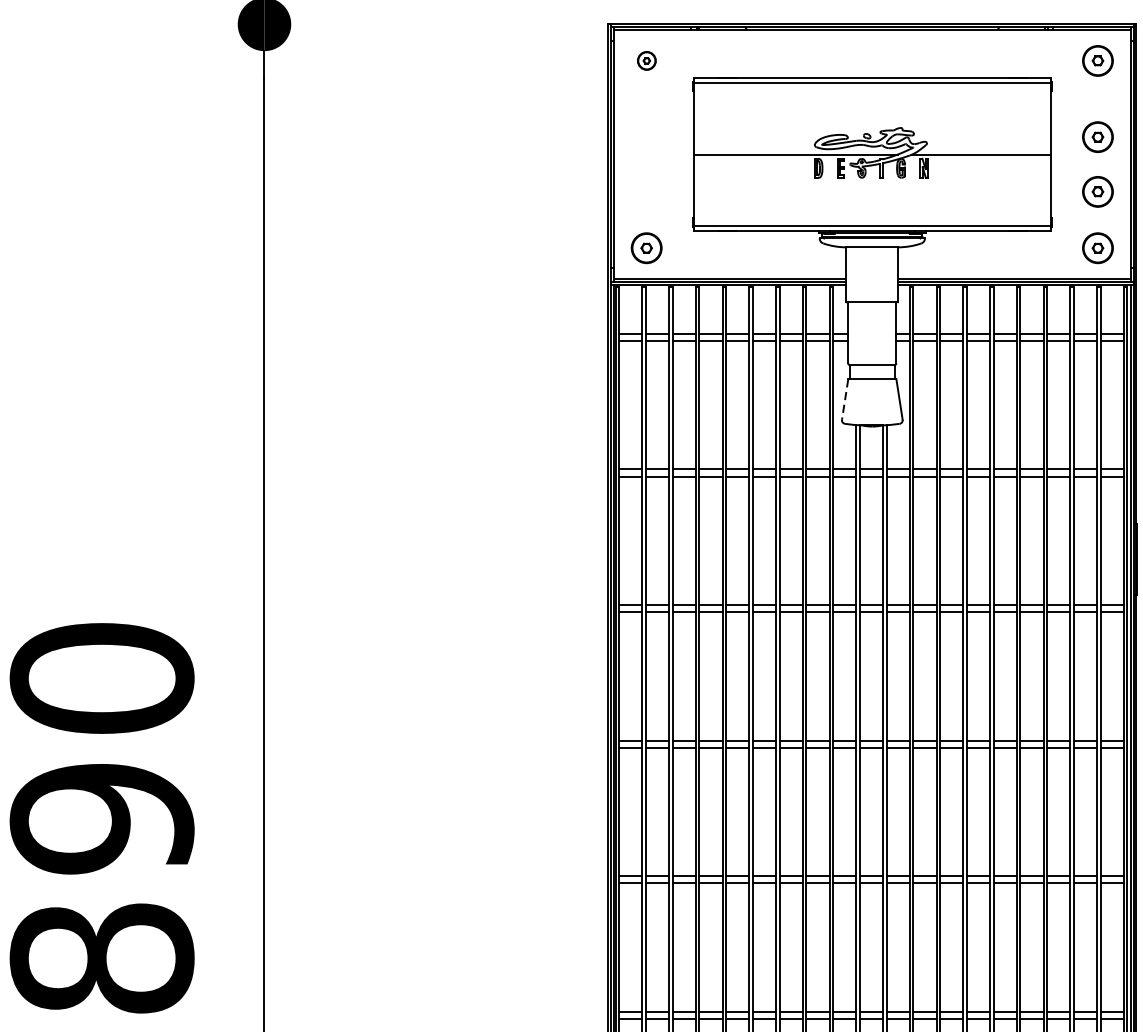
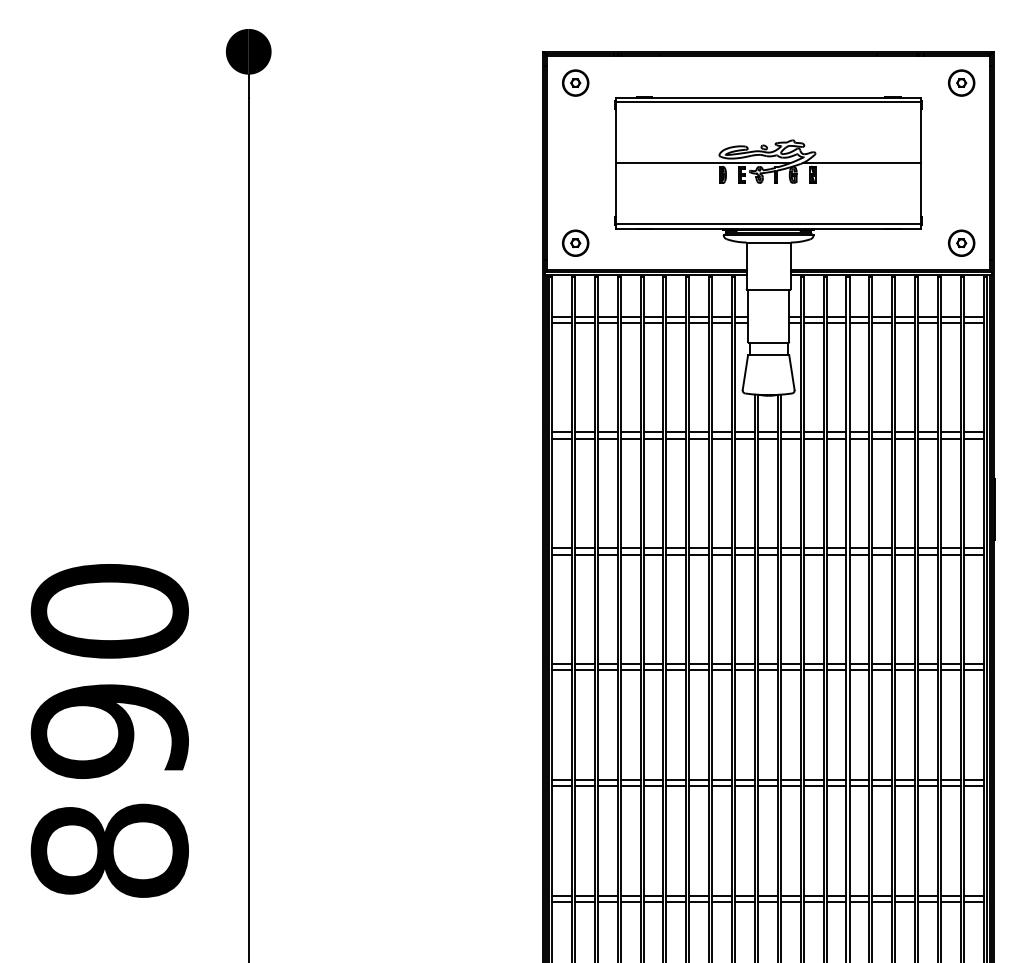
part: (646, 60) -> (575, 82), size x1.67
part: (1097, 136) -> (961, 147), removed
part: (1097, 191) -> (961, 194), removed
line: (845, 399) -> (745, 372), dashed -> solid

